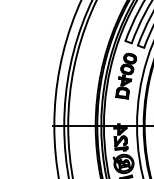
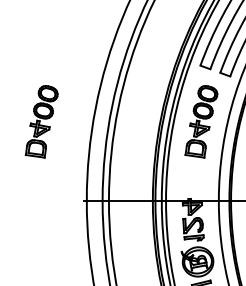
part: (26, 75) -> (42, 120), added

